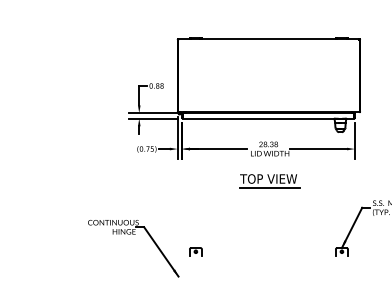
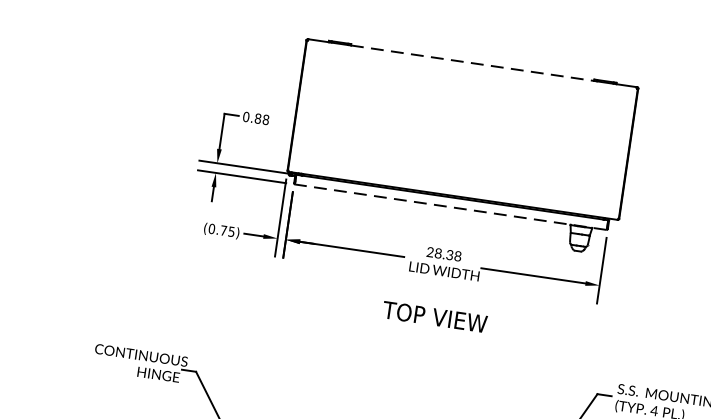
line: (268, 39) -> (471, 63), solid -> dashed
line: (268, 118) -> (450, 207), solid -> dashed
line: (269, 188) -> (434, 334), removed

